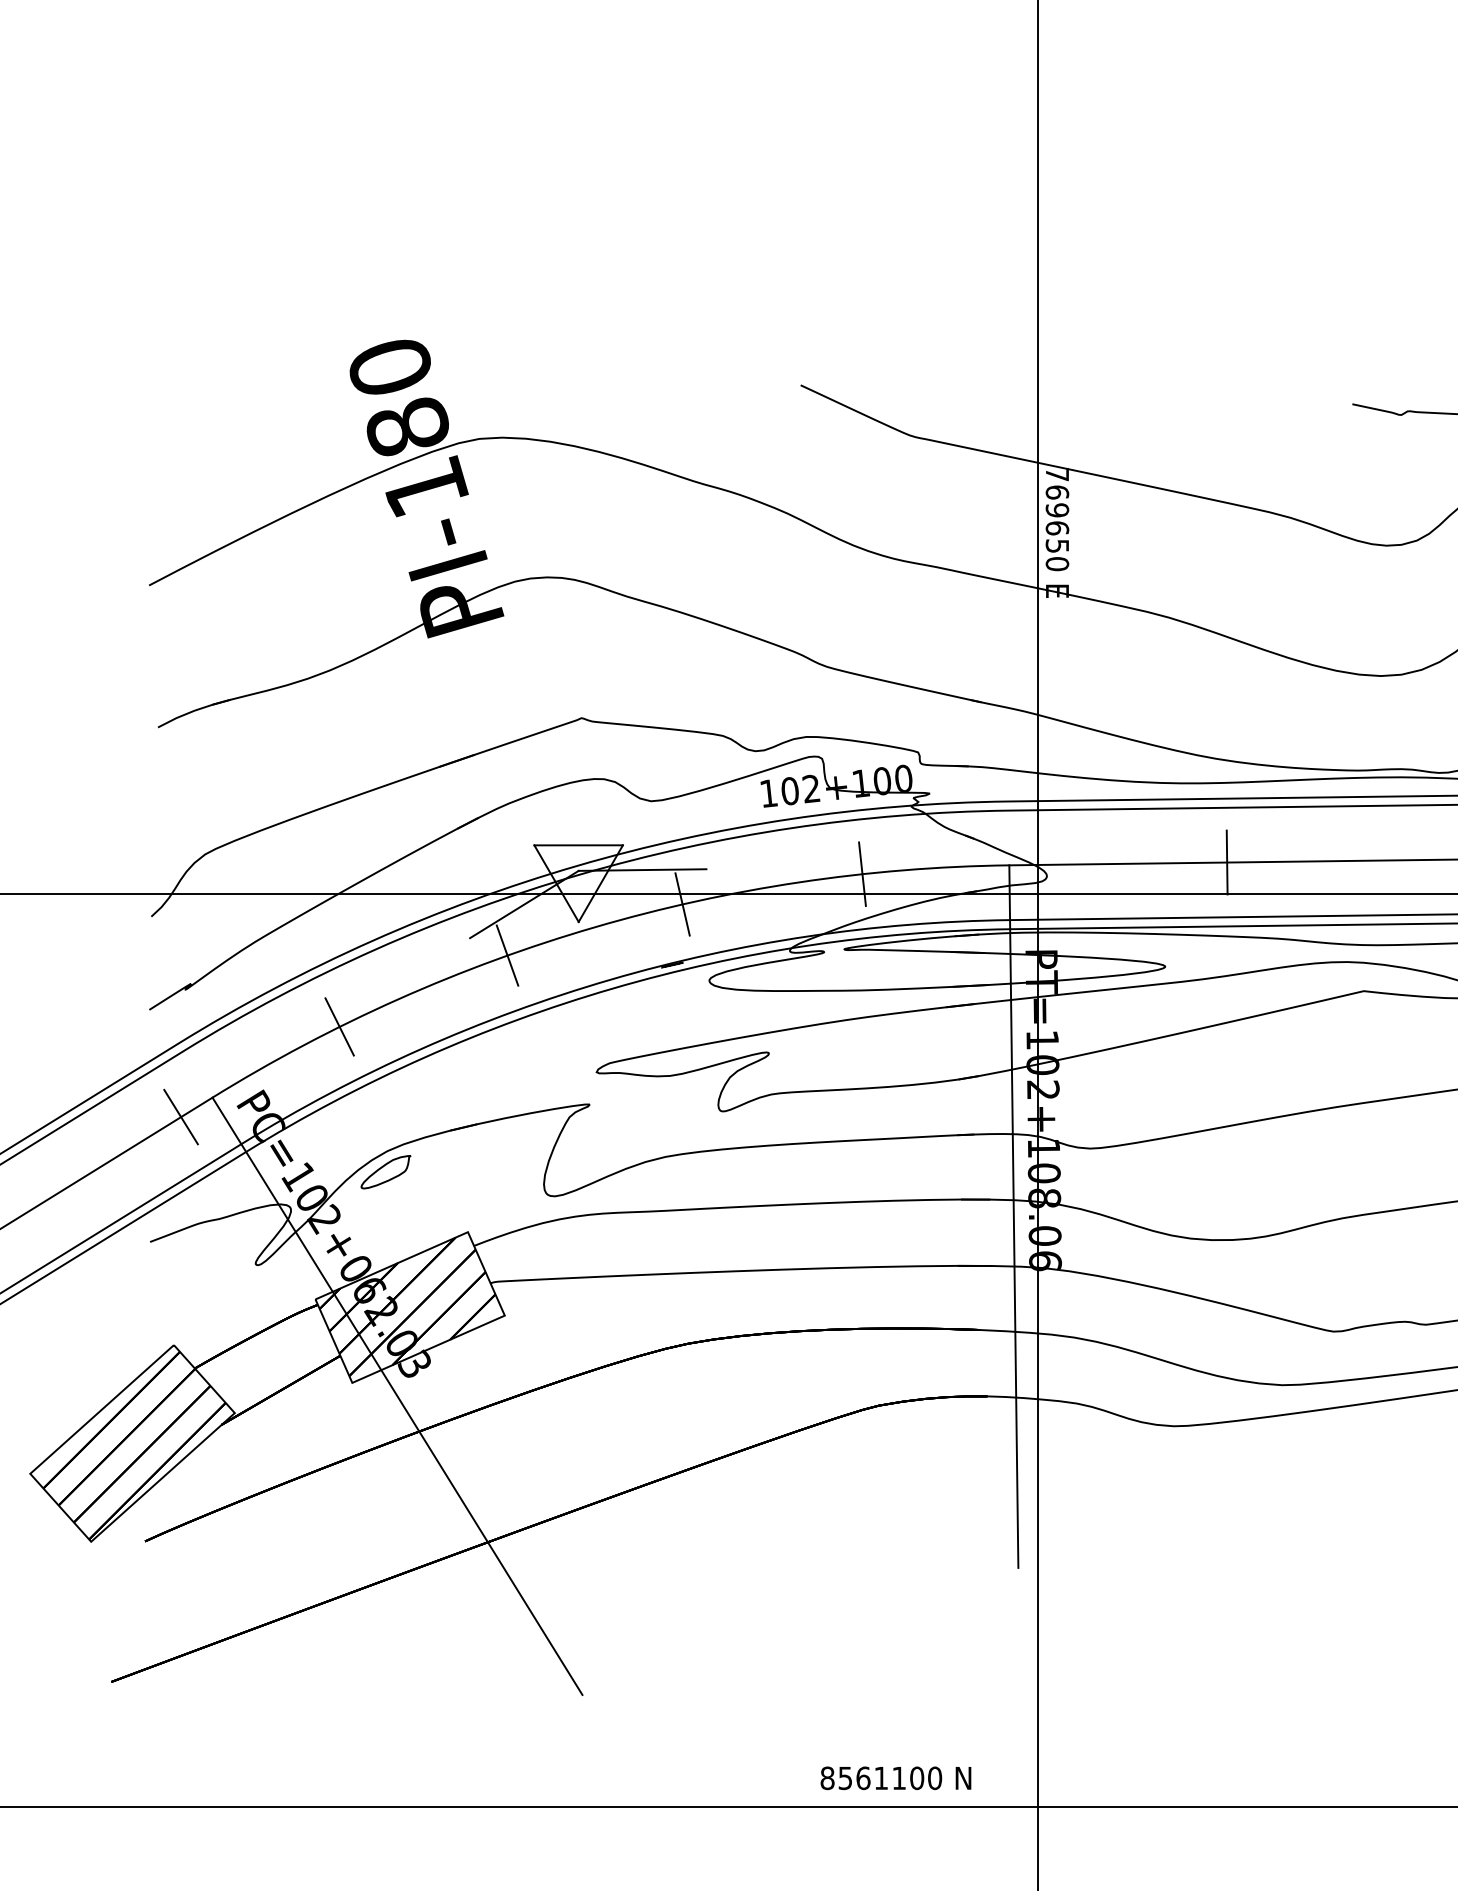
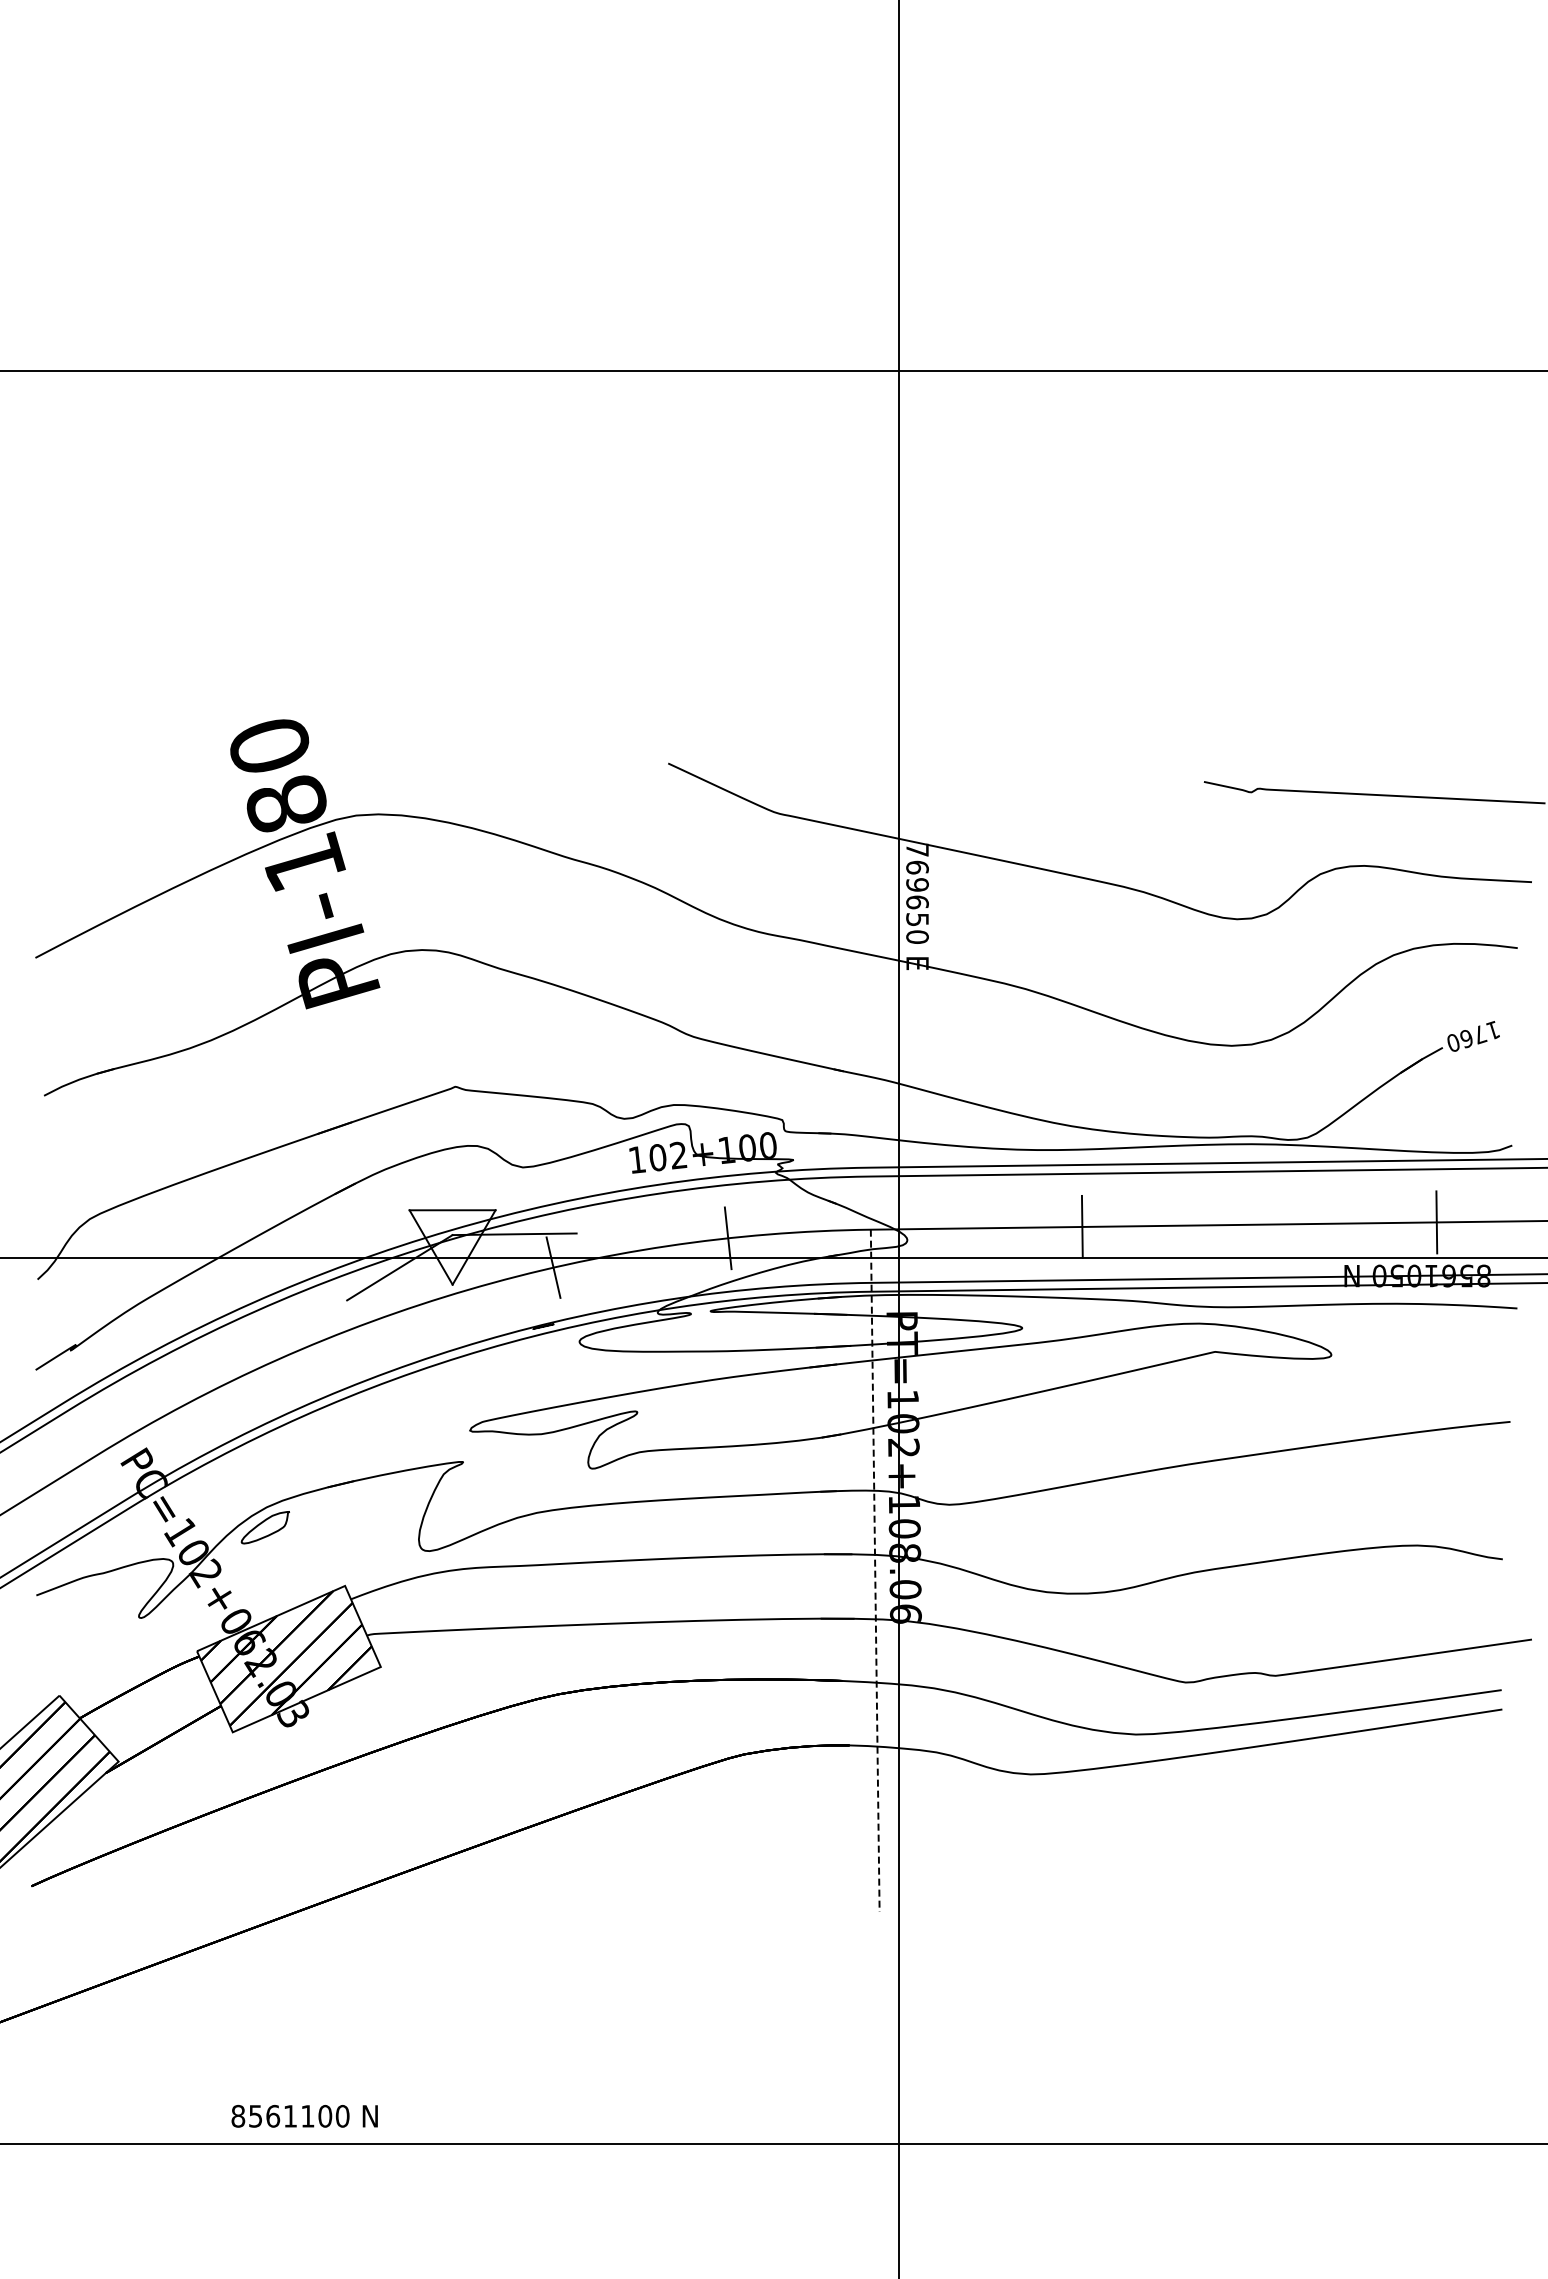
line: (507, 955) -> (383, 1317), removed
line: (339, 1026) -> (220, 1386), removed
line: (181, 1116) -> (66, 1473), removed
line: (1014, 1217) -> (875, 1571), solid -> dashed
line: (397, 1396) -> (276, 1745), removed
text: (895, 1778) -> (304, 2116), moved

